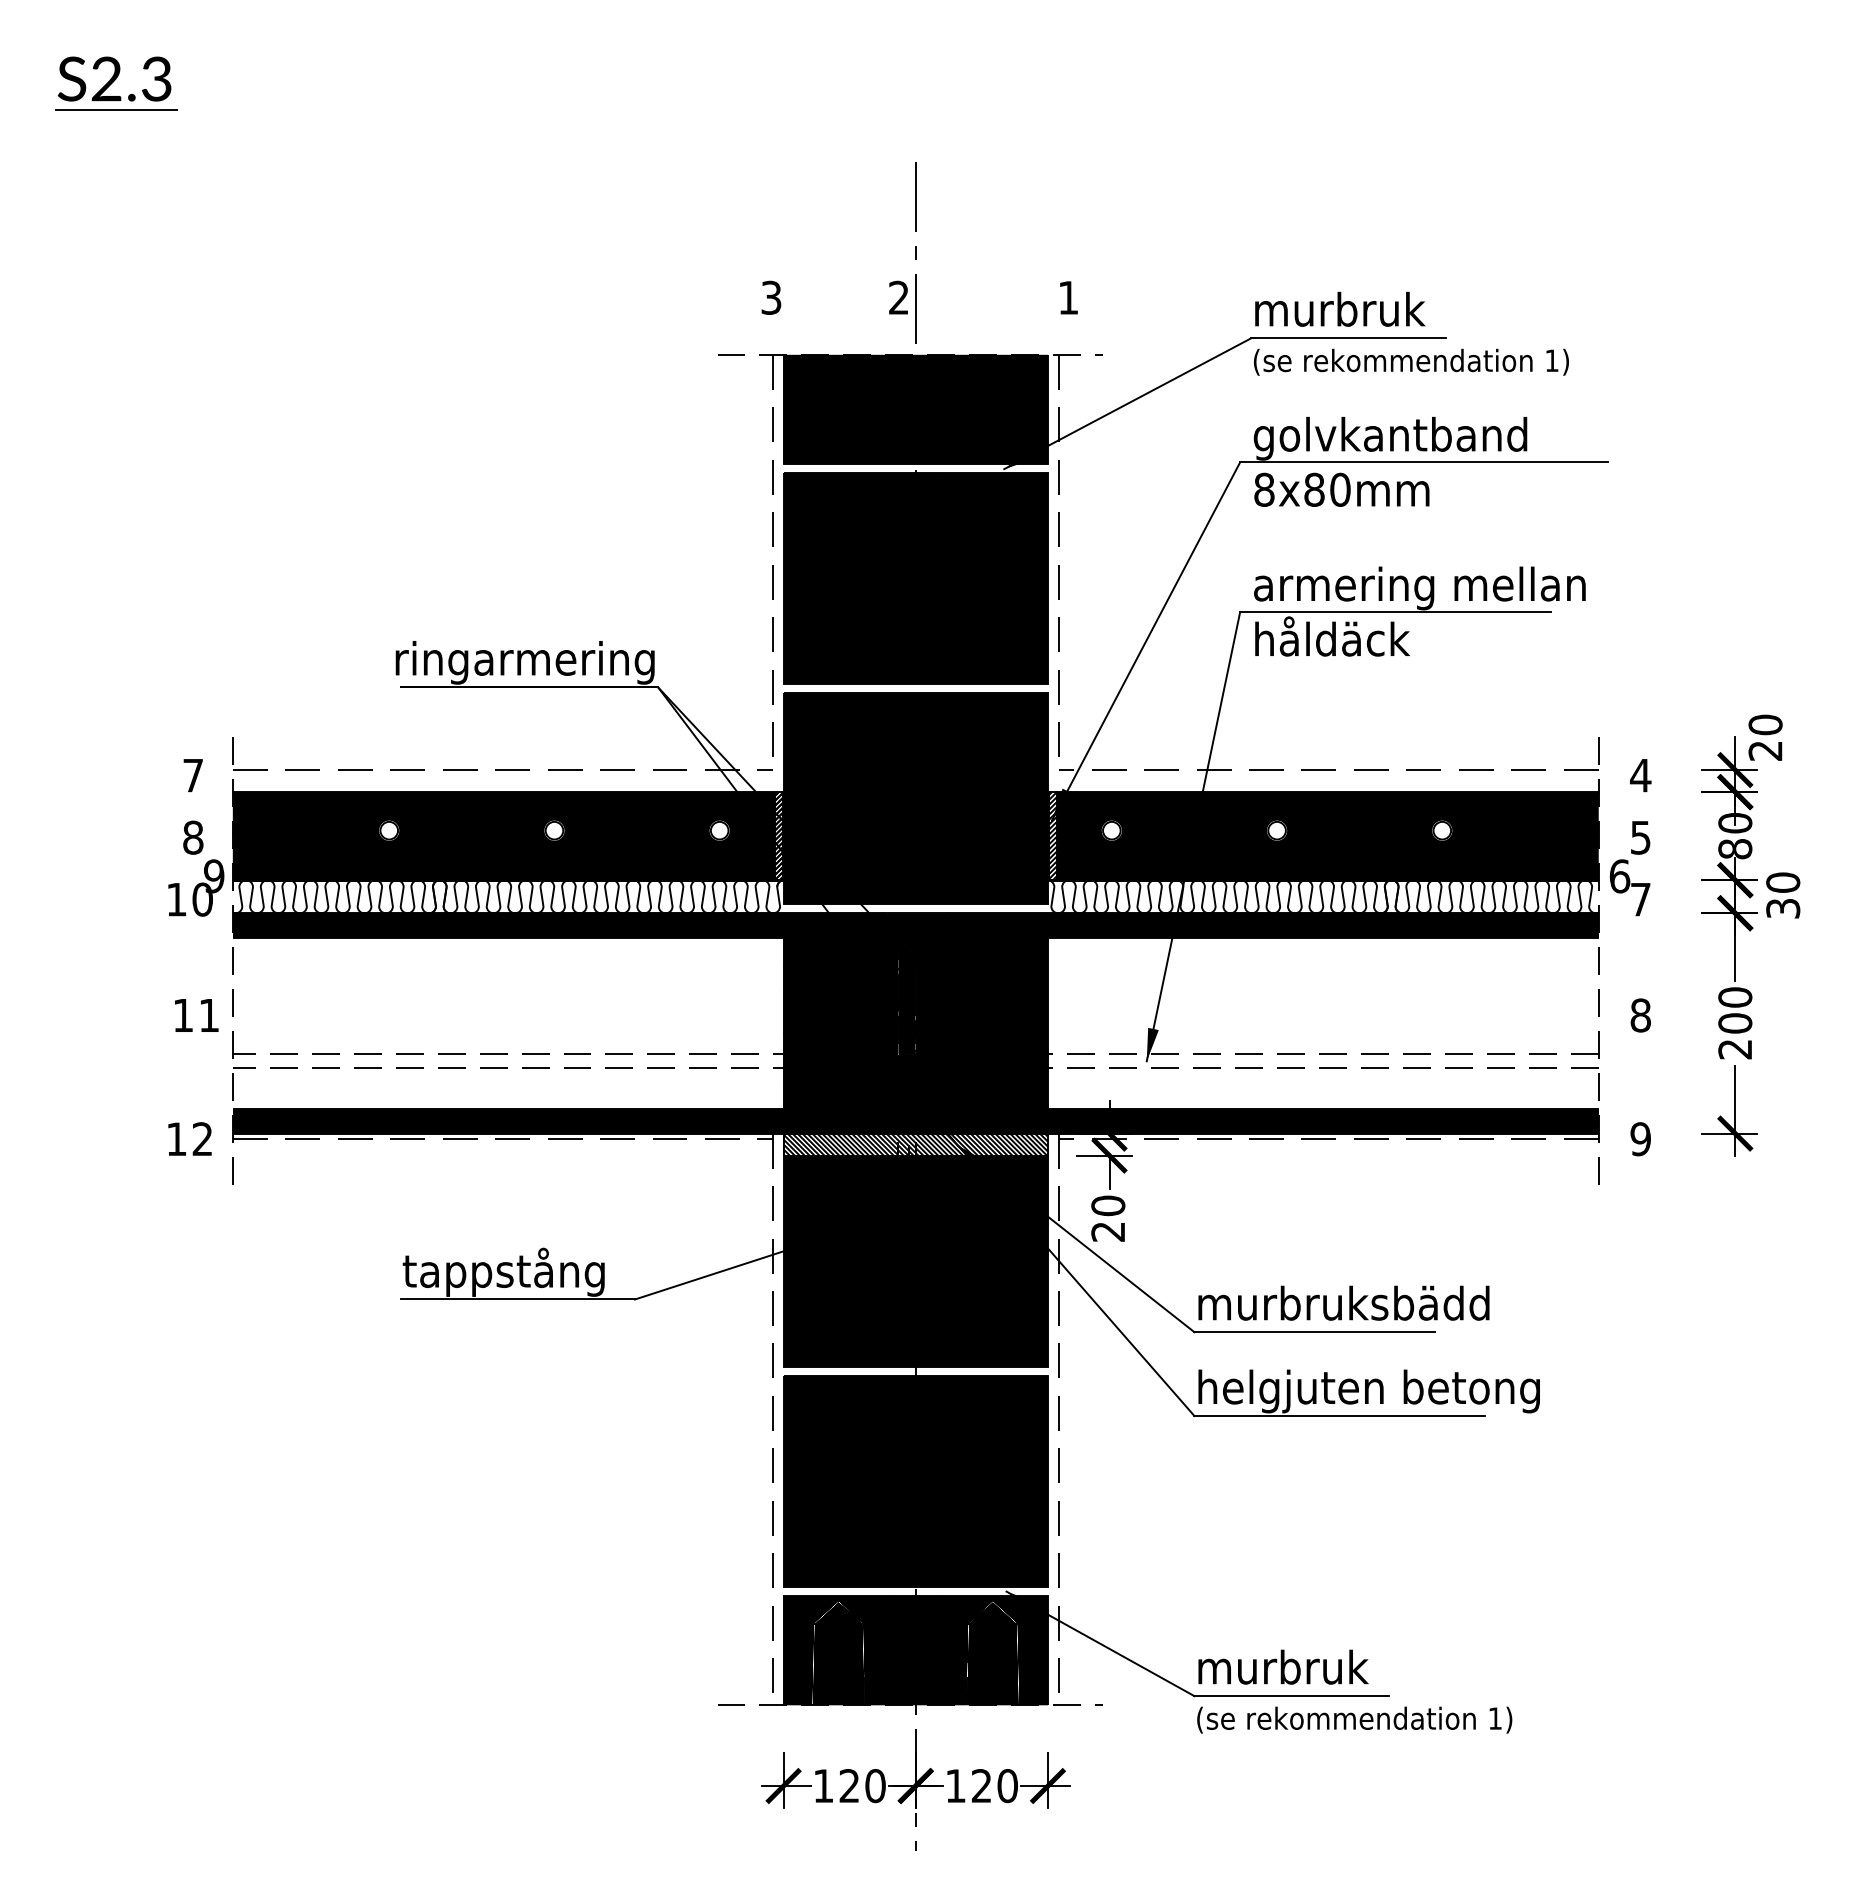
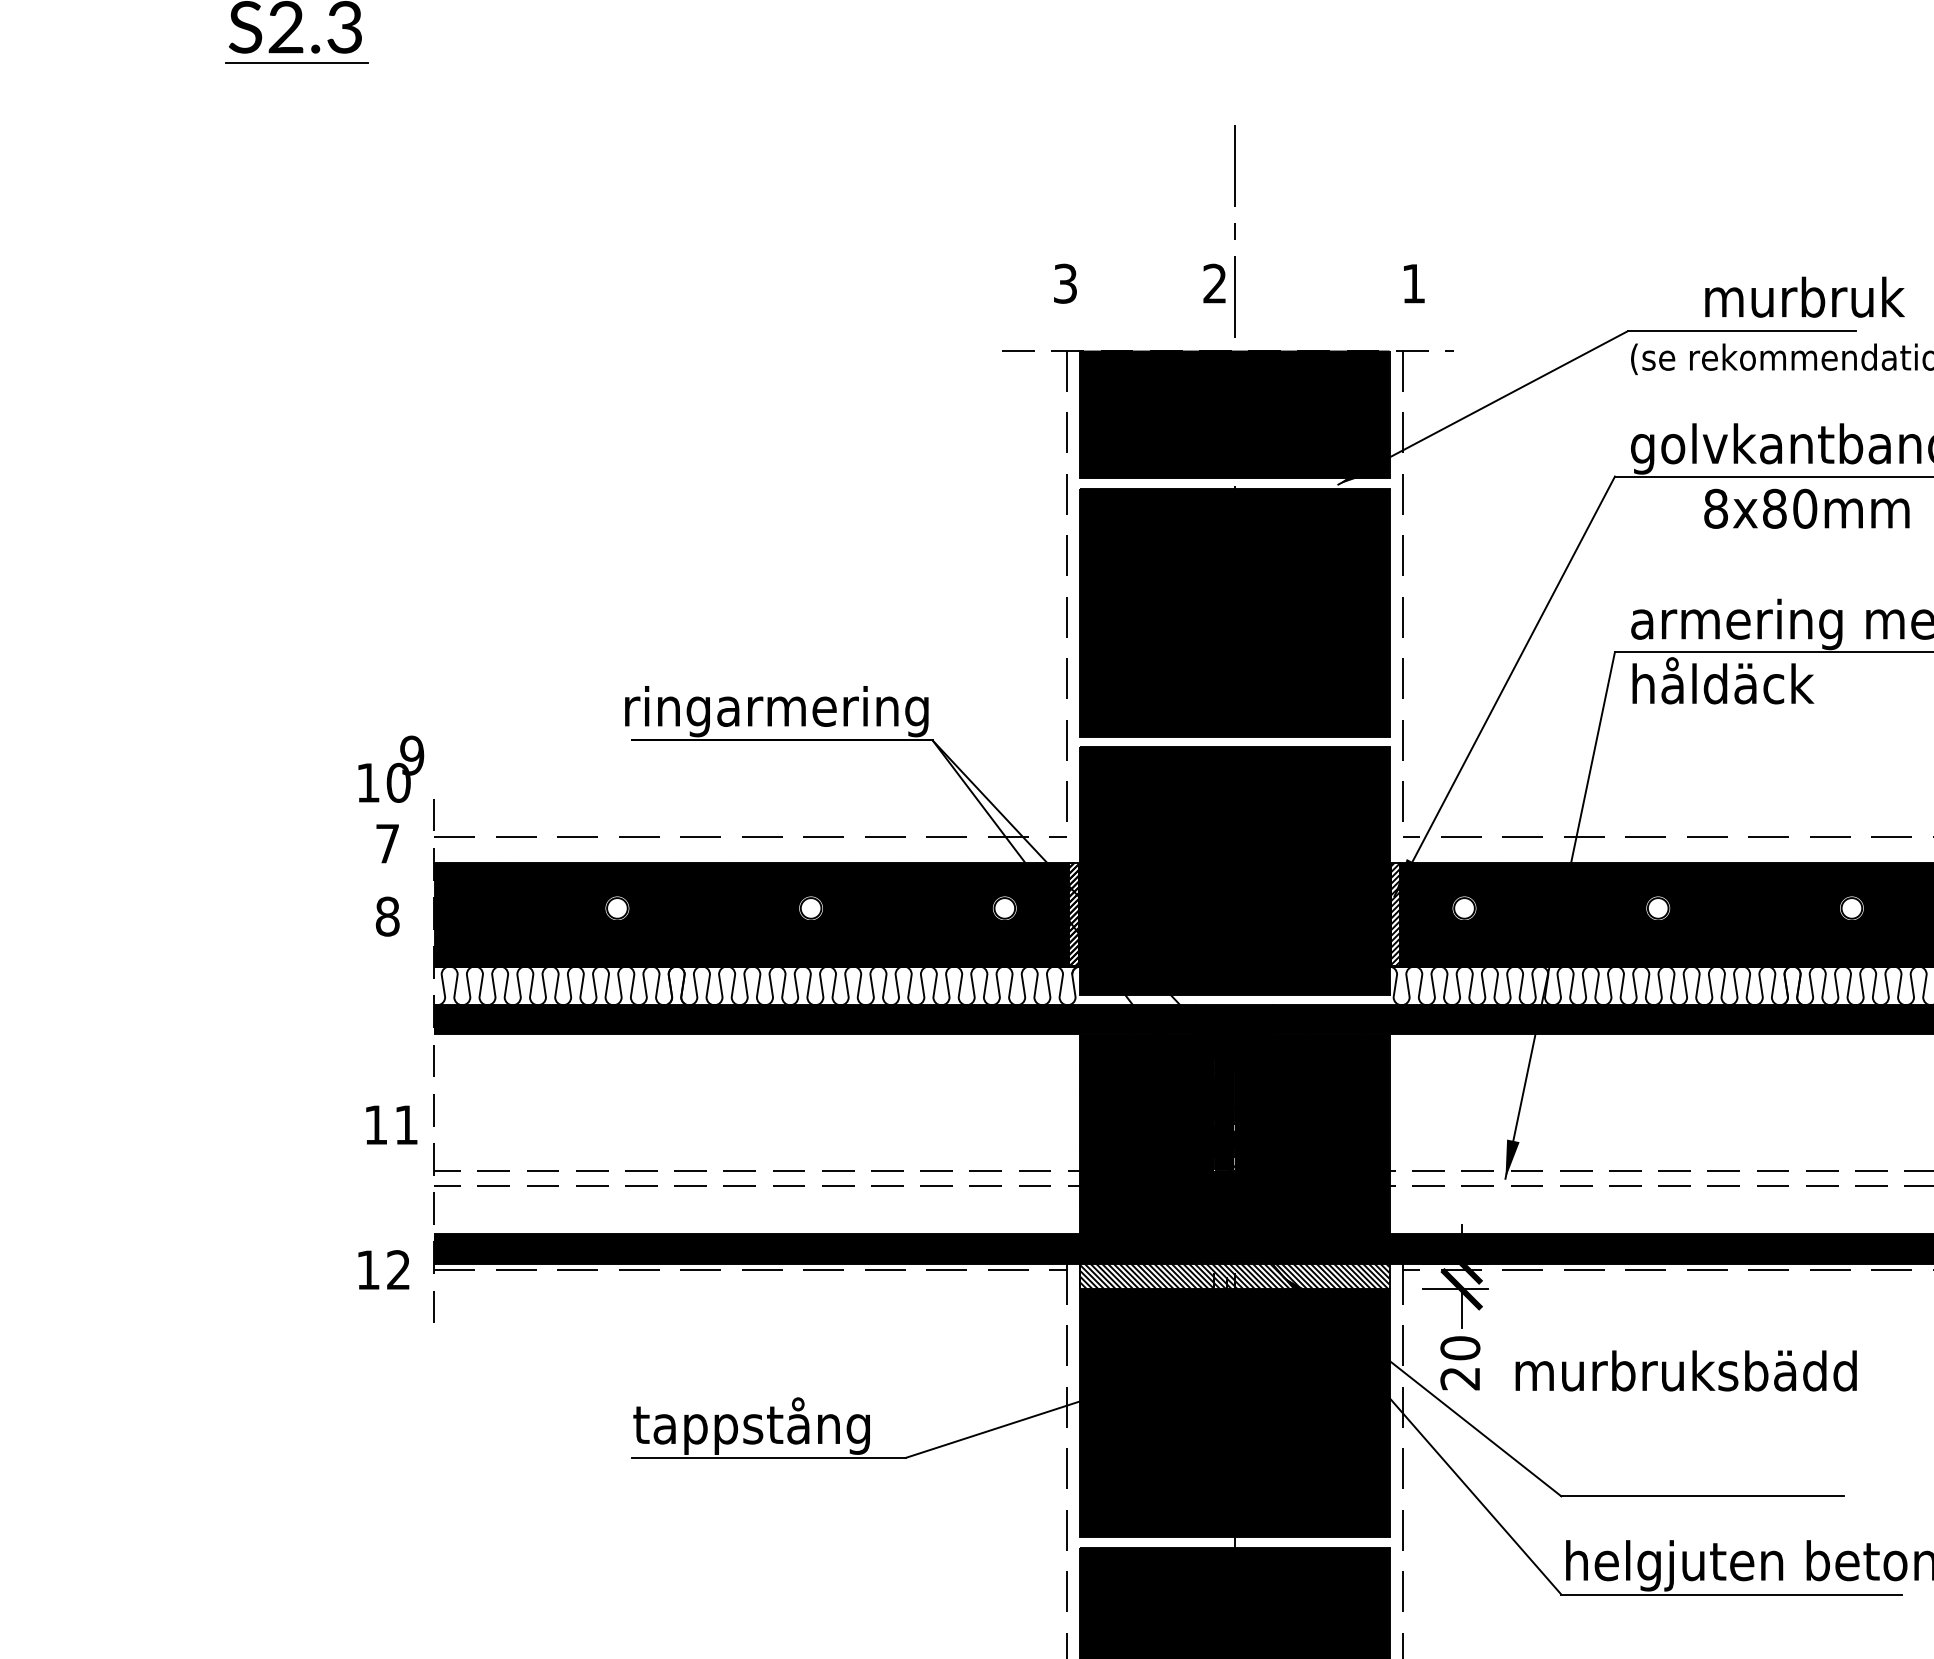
text: (1340, 308) -> (1805, 296), moved
text: (1341, 489) -> (1806, 508), moved
text: (196, 887) -> (391, 768), moved
text: (1343, 1302) -> (1685, 1370), moved

